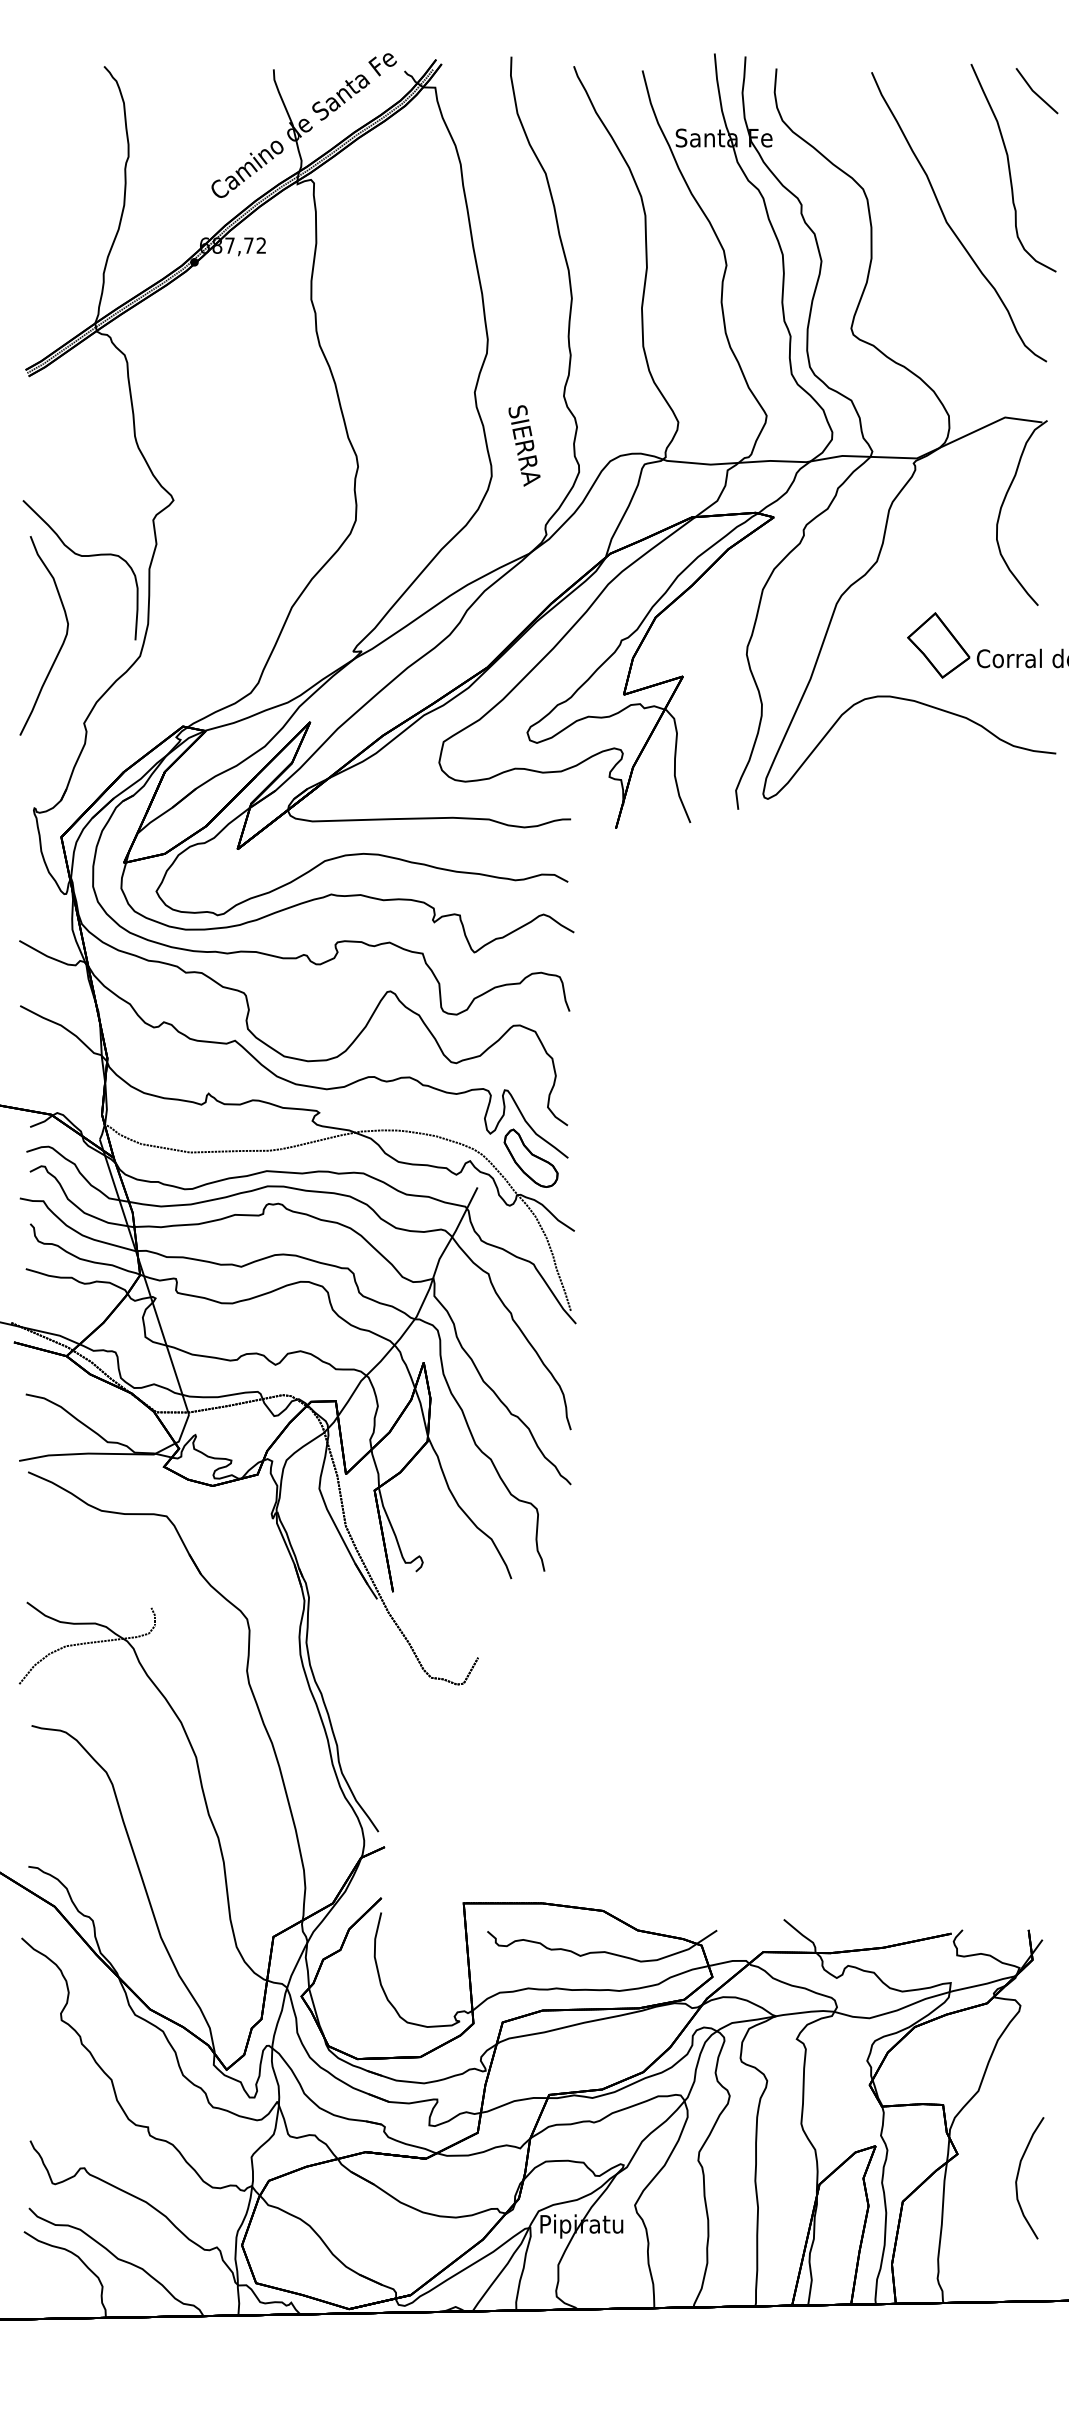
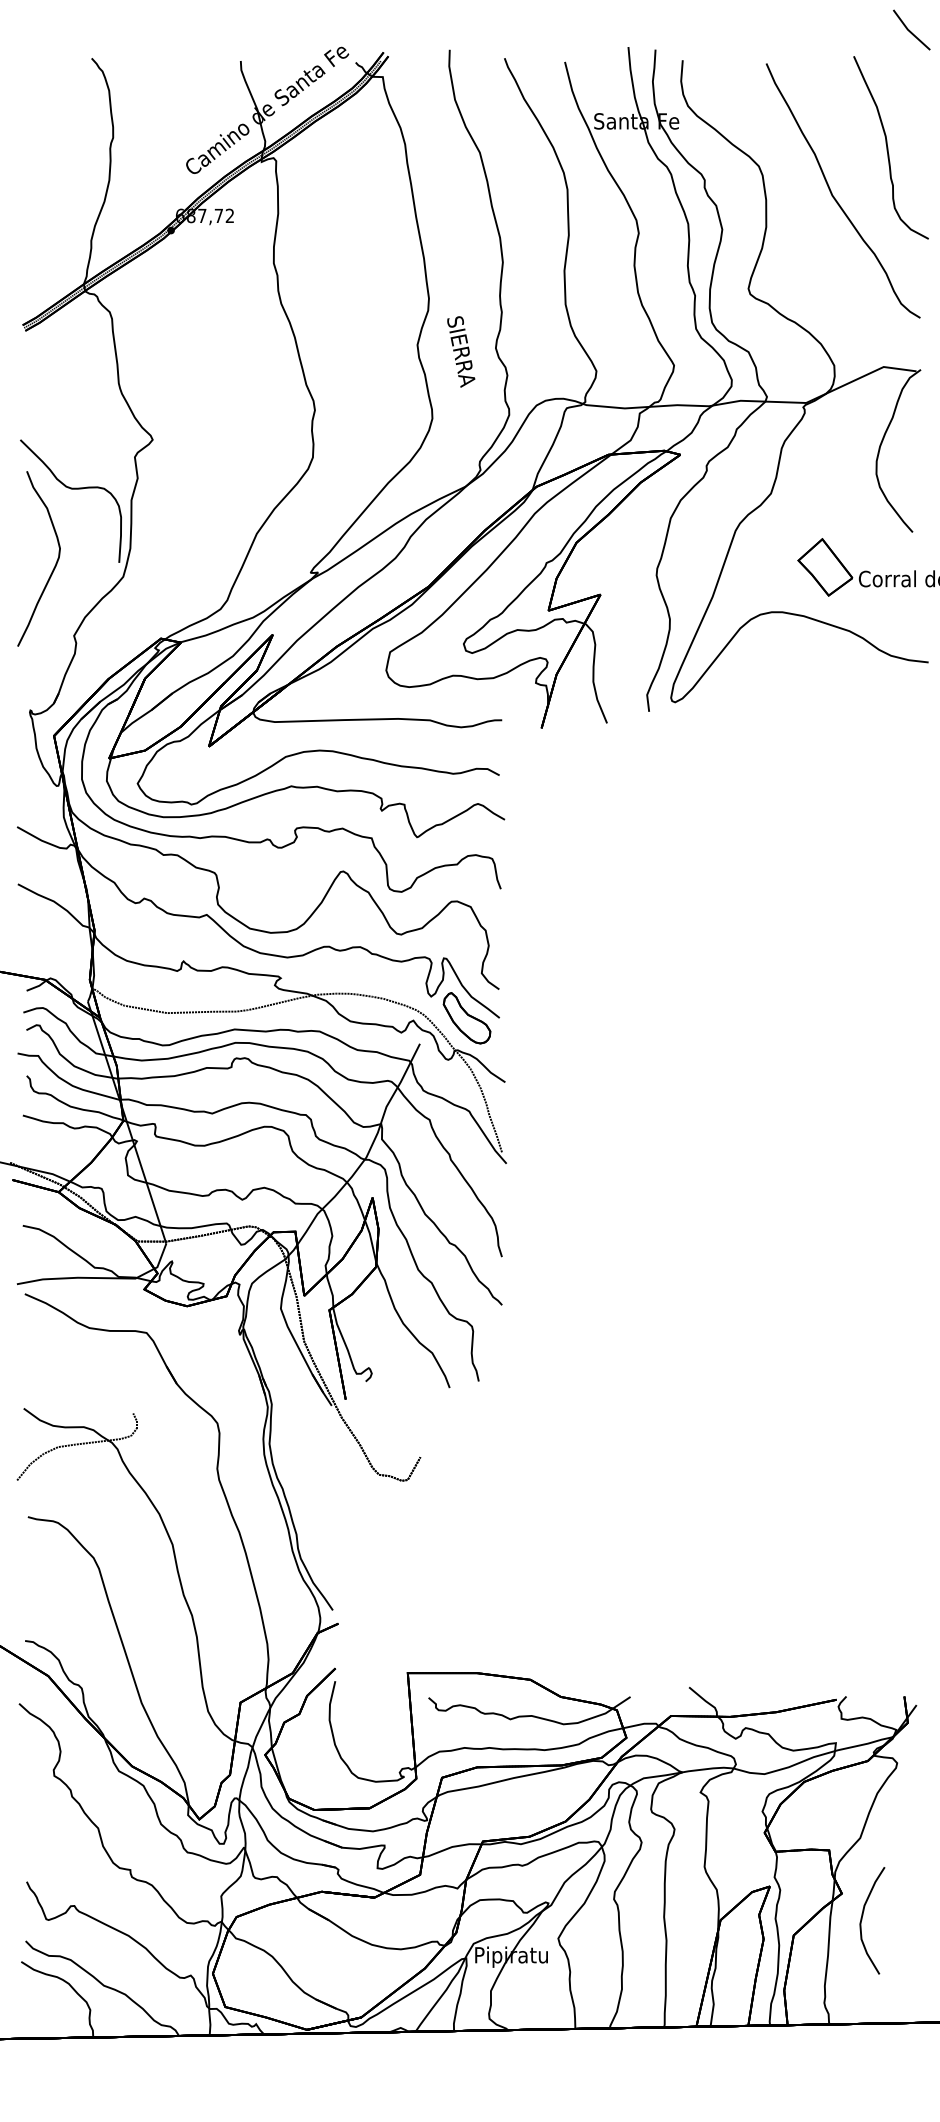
line: (1035, 91) -> (910, 30), moved
text: (524, 445) -> (461, 351), moved
part: (1018, 2177) -> (862, 1920), moved

